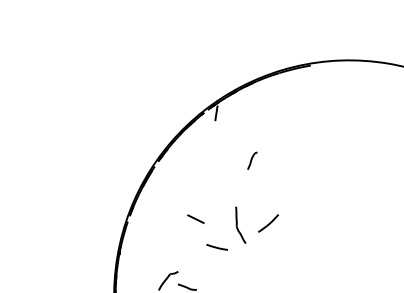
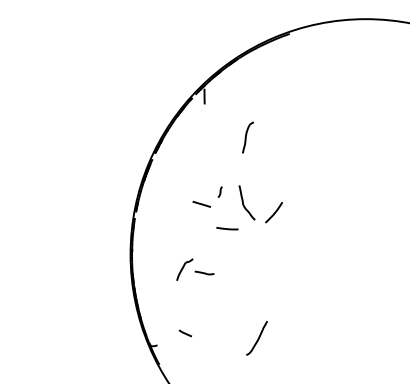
part: (252, 160) -> (247, 137), size x1.67
curve: (215, 209) -> (219, 191), added
line: (268, 223) -> (274, 212), moved

